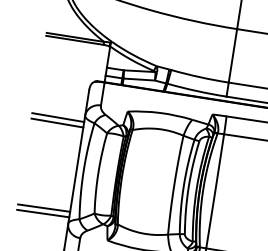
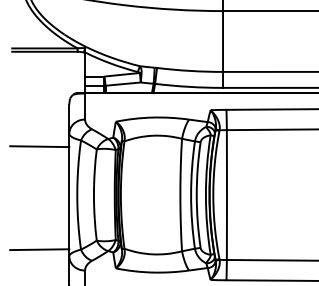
line: (58, 117) -> (39, 140), removed
line: (43, 208) -> (39, 243), removed

